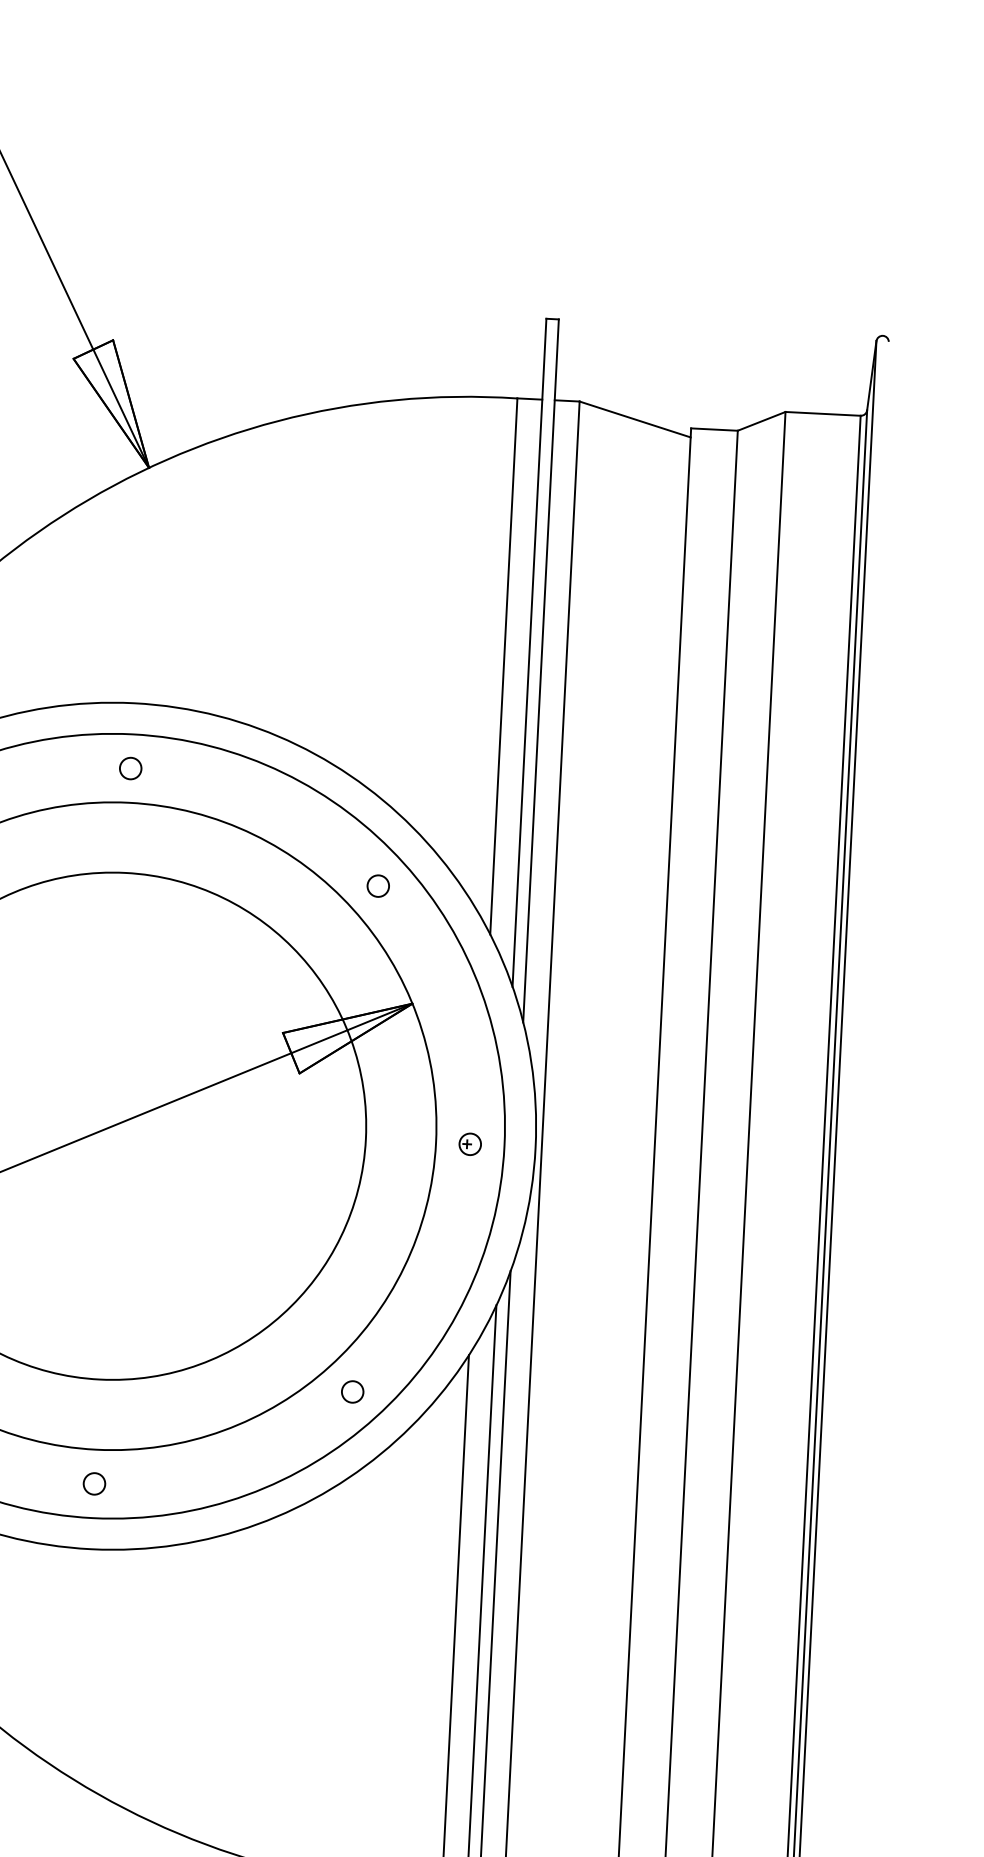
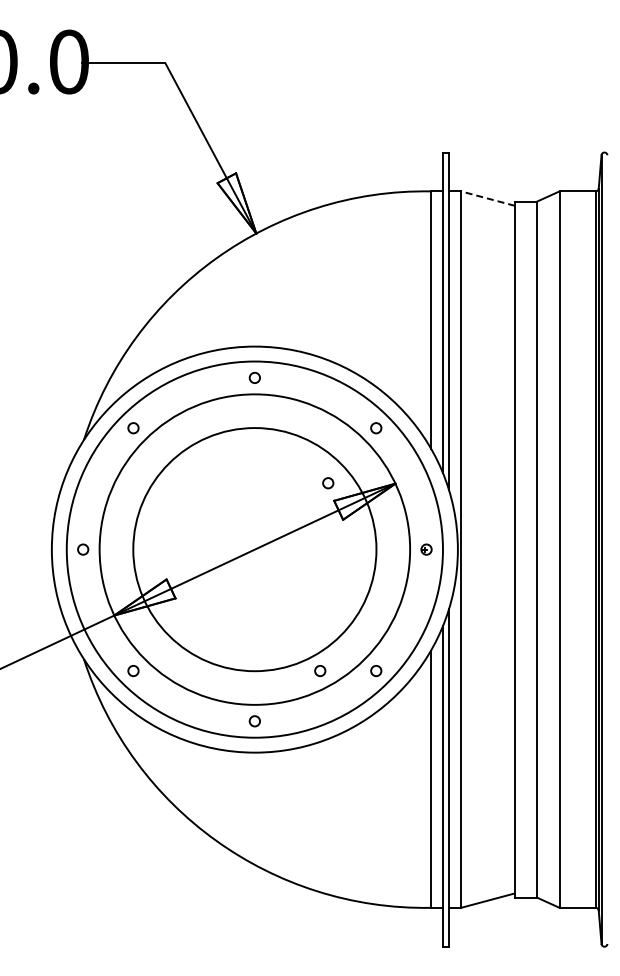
line: (634, 419) -> (487, 198), solid -> dashed
circle: (272, 996) -> (328, 483), added
circle: (236, 1387) -> (320, 671), added

